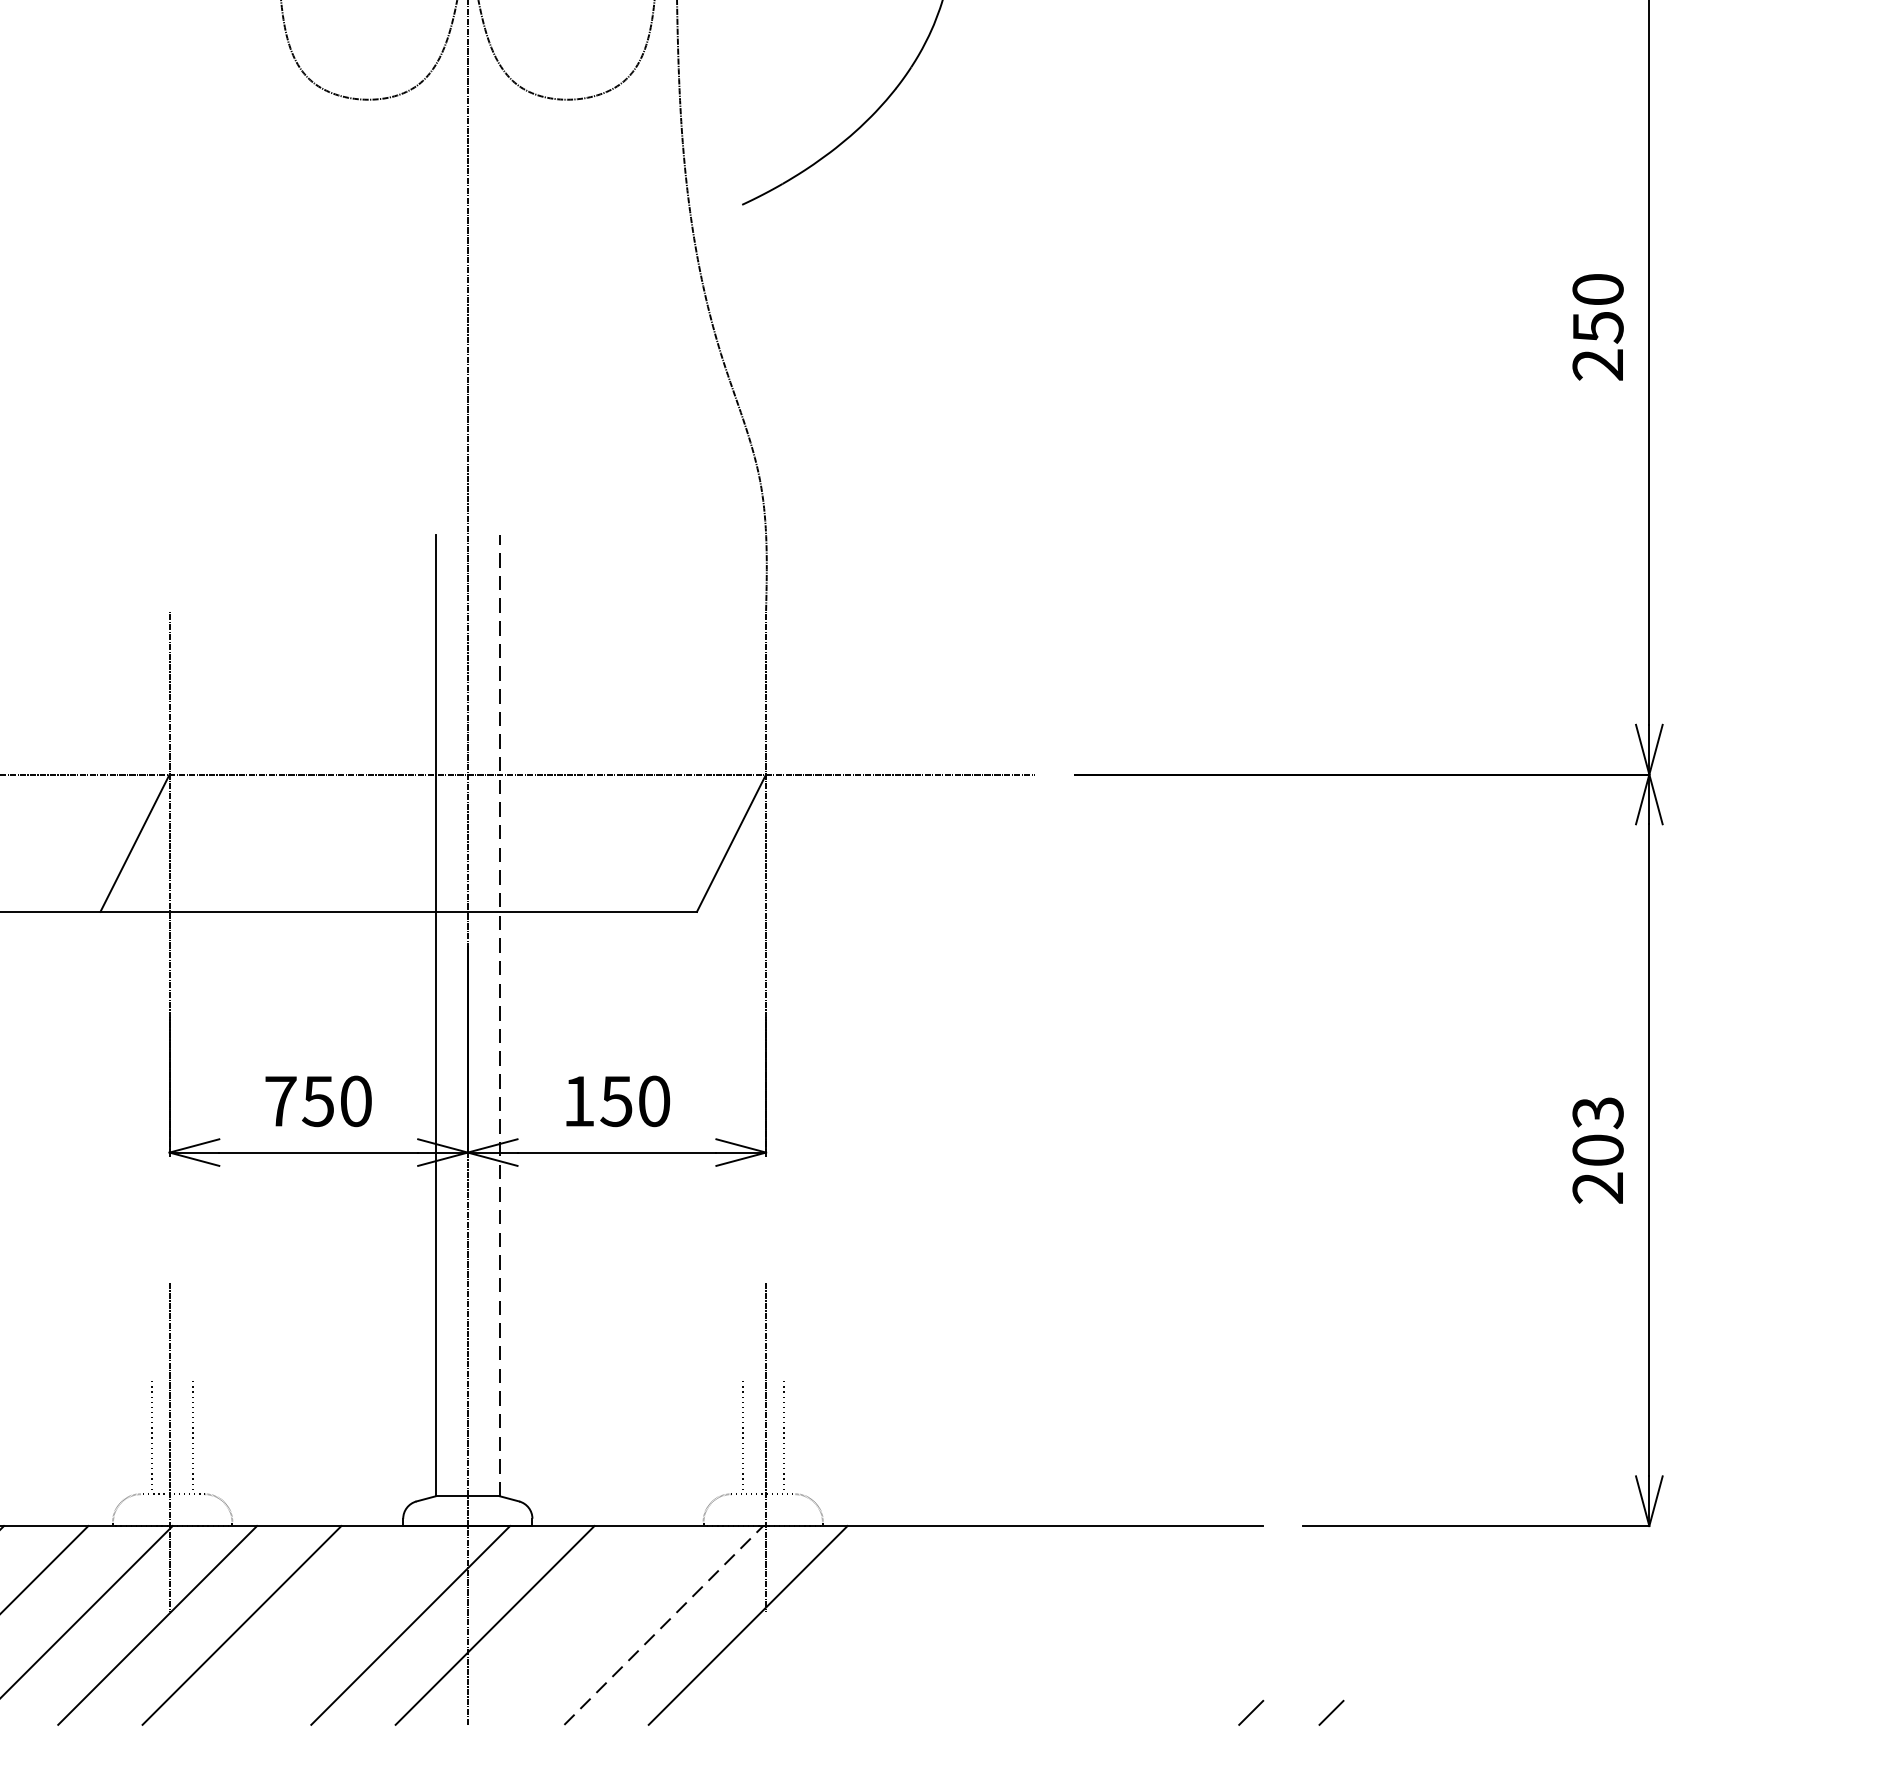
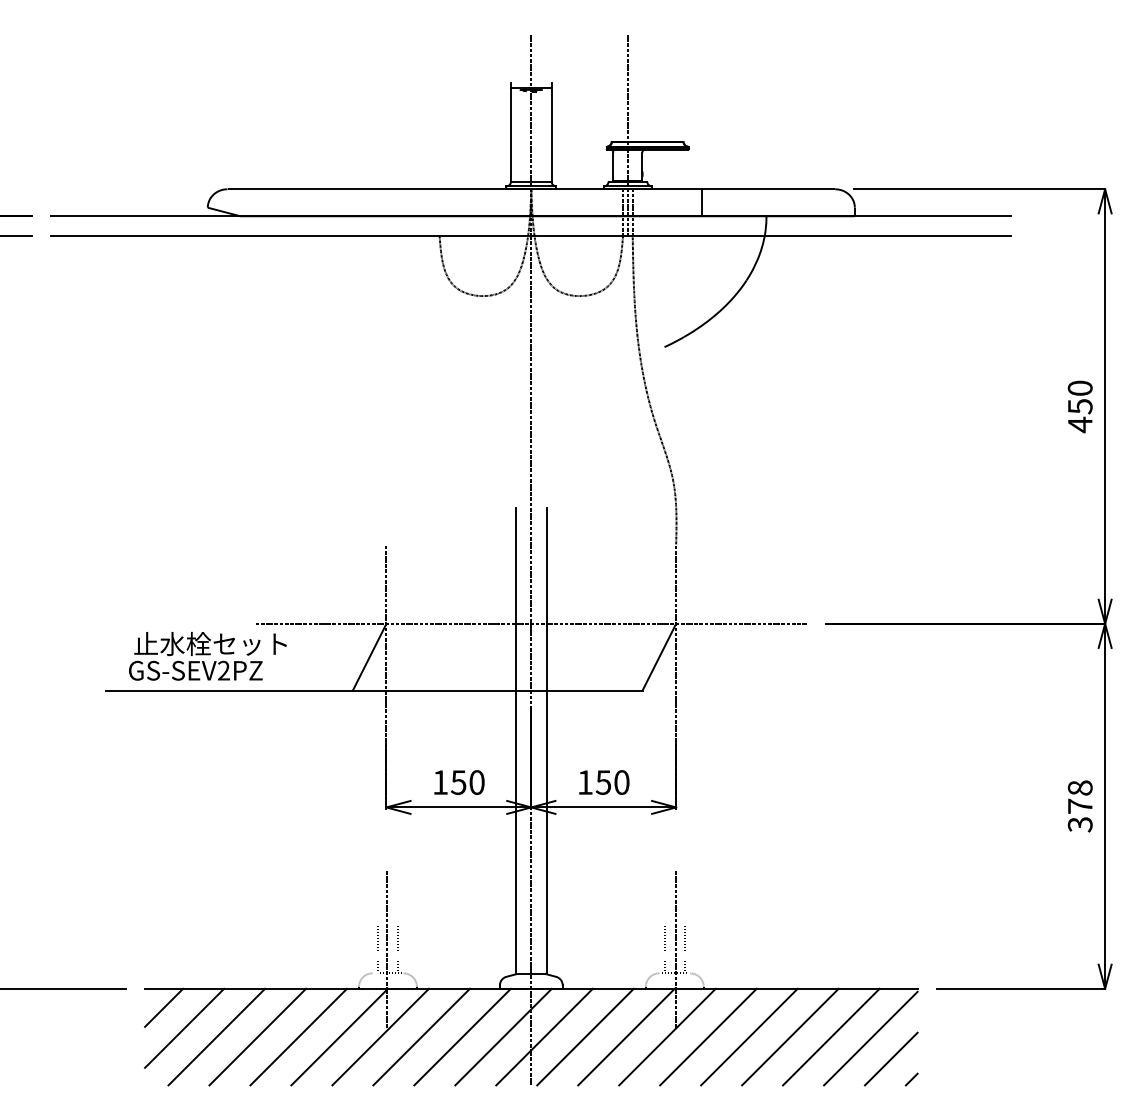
text: (1596, 364) -> (1079, 424), 250 -> 450
line: (499, 1014) -> (546, 740), dashed -> solid
text: (280, 1101) -> (440, 782), 750 -> 150
text: (1596, 1150) -> (1079, 806), 203 -> 378
line: (326, 1624) -> (462, 1036), added
line: (579, 1624) -> (585, 1036), added
line: (663, 1624) -> (626, 1036), dashed -> solid
line: (832, 1624) -> (708, 1036), added
line: (917, 1624) -> (749, 1036), added
line: (1001, 1624) -> (790, 1036), added
line: (1085, 1624) -> (831, 1036), added
line: (1166, 1628) -> (870, 1038), added
line: (1207, 1669) -> (890, 1058), added
line: (1330, 1712) -> (950, 1079), removed

